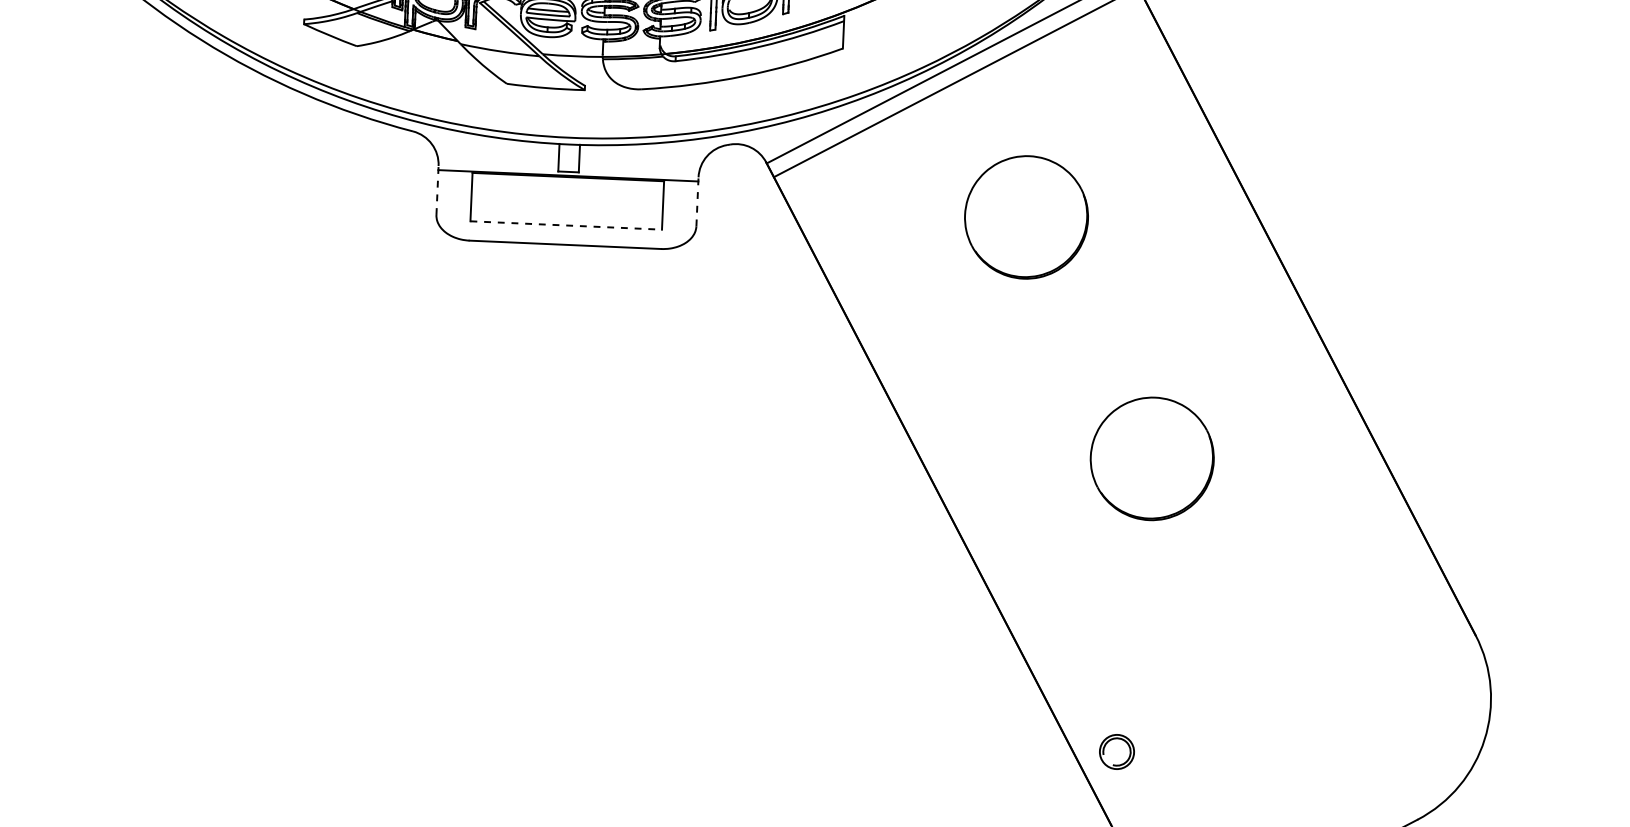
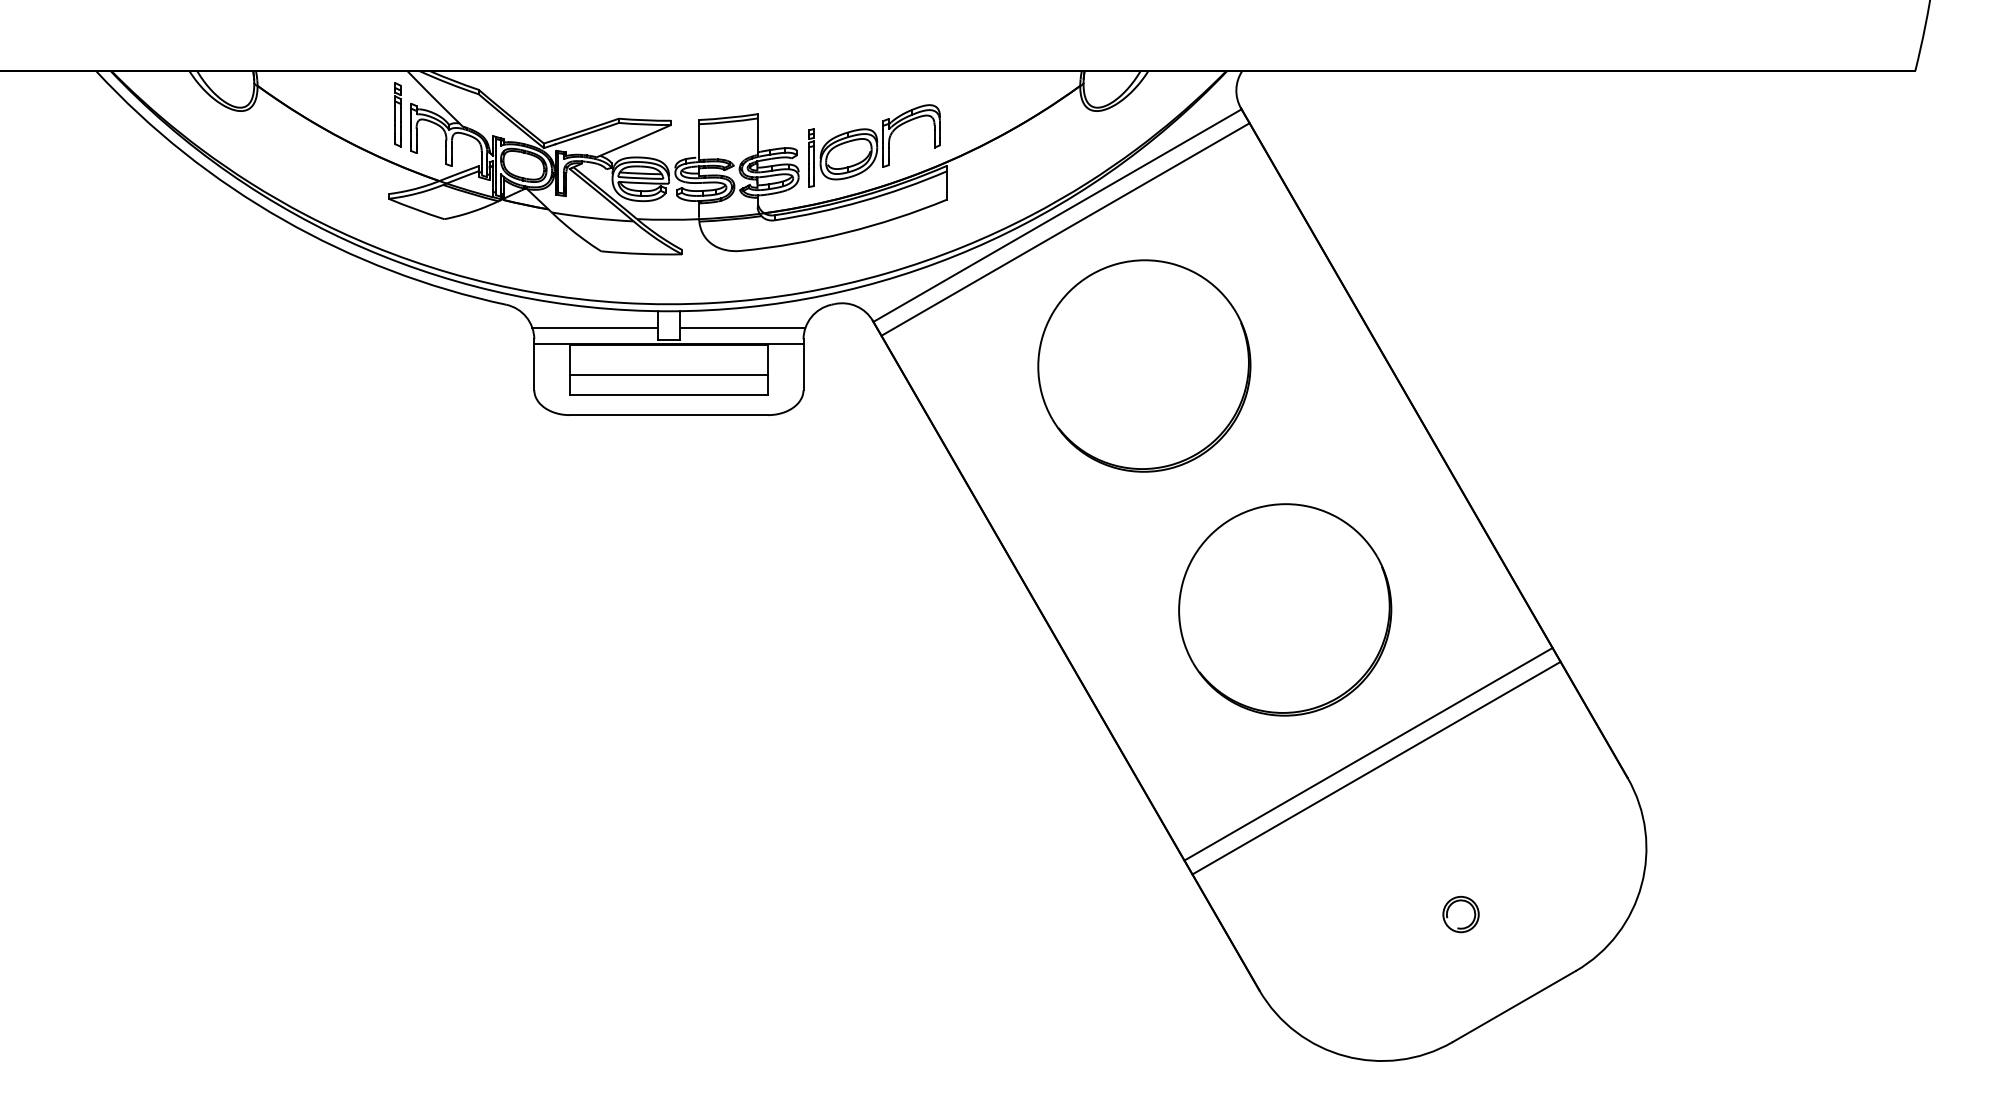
line: (498, 158) -> (595, 328), added
line: (640, 164) -> (742, 328), added
line: (437, 190) -> (534, 364), dashed -> solid
line: (697, 201) -> (803, 364), dashed -> solid
line: (566, 206) -> (668, 375), added
part: (1026, 216) -> (1144, 365), size x1.67
line: (566, 225) -> (669, 395), dashed -> solid
part: (1152, 458) -> (1285, 609), size x1.67
line: (1226, 601) -> (1368, 753), added
line: (1233, 614) -> (1376, 767), added
part: (1116, 751) -> (1460, 914), moved

